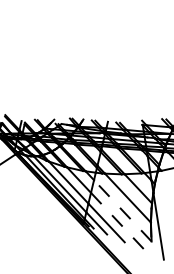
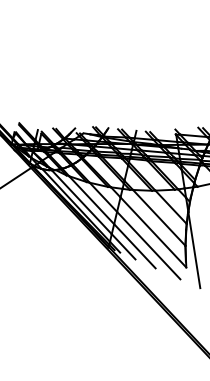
line: (122, 210) -> (153, 232), dashed -> solid
line: (119, 222) -> (149, 245), dashed -> solid

